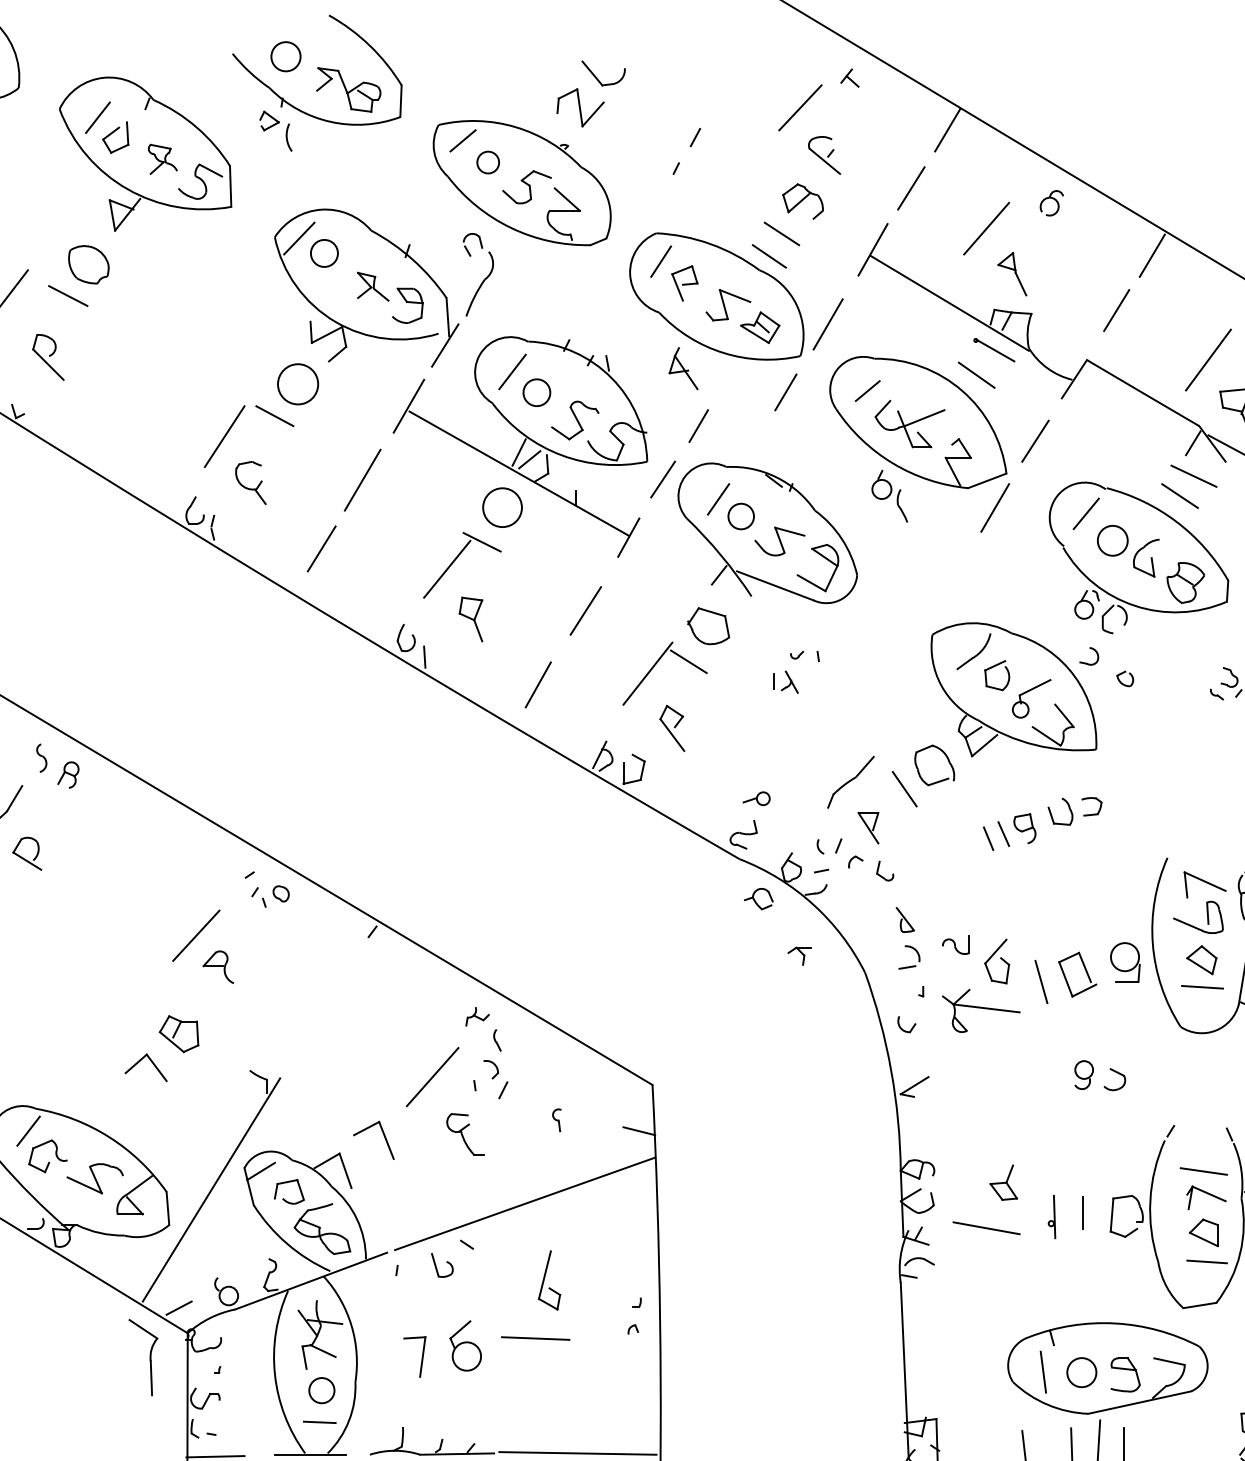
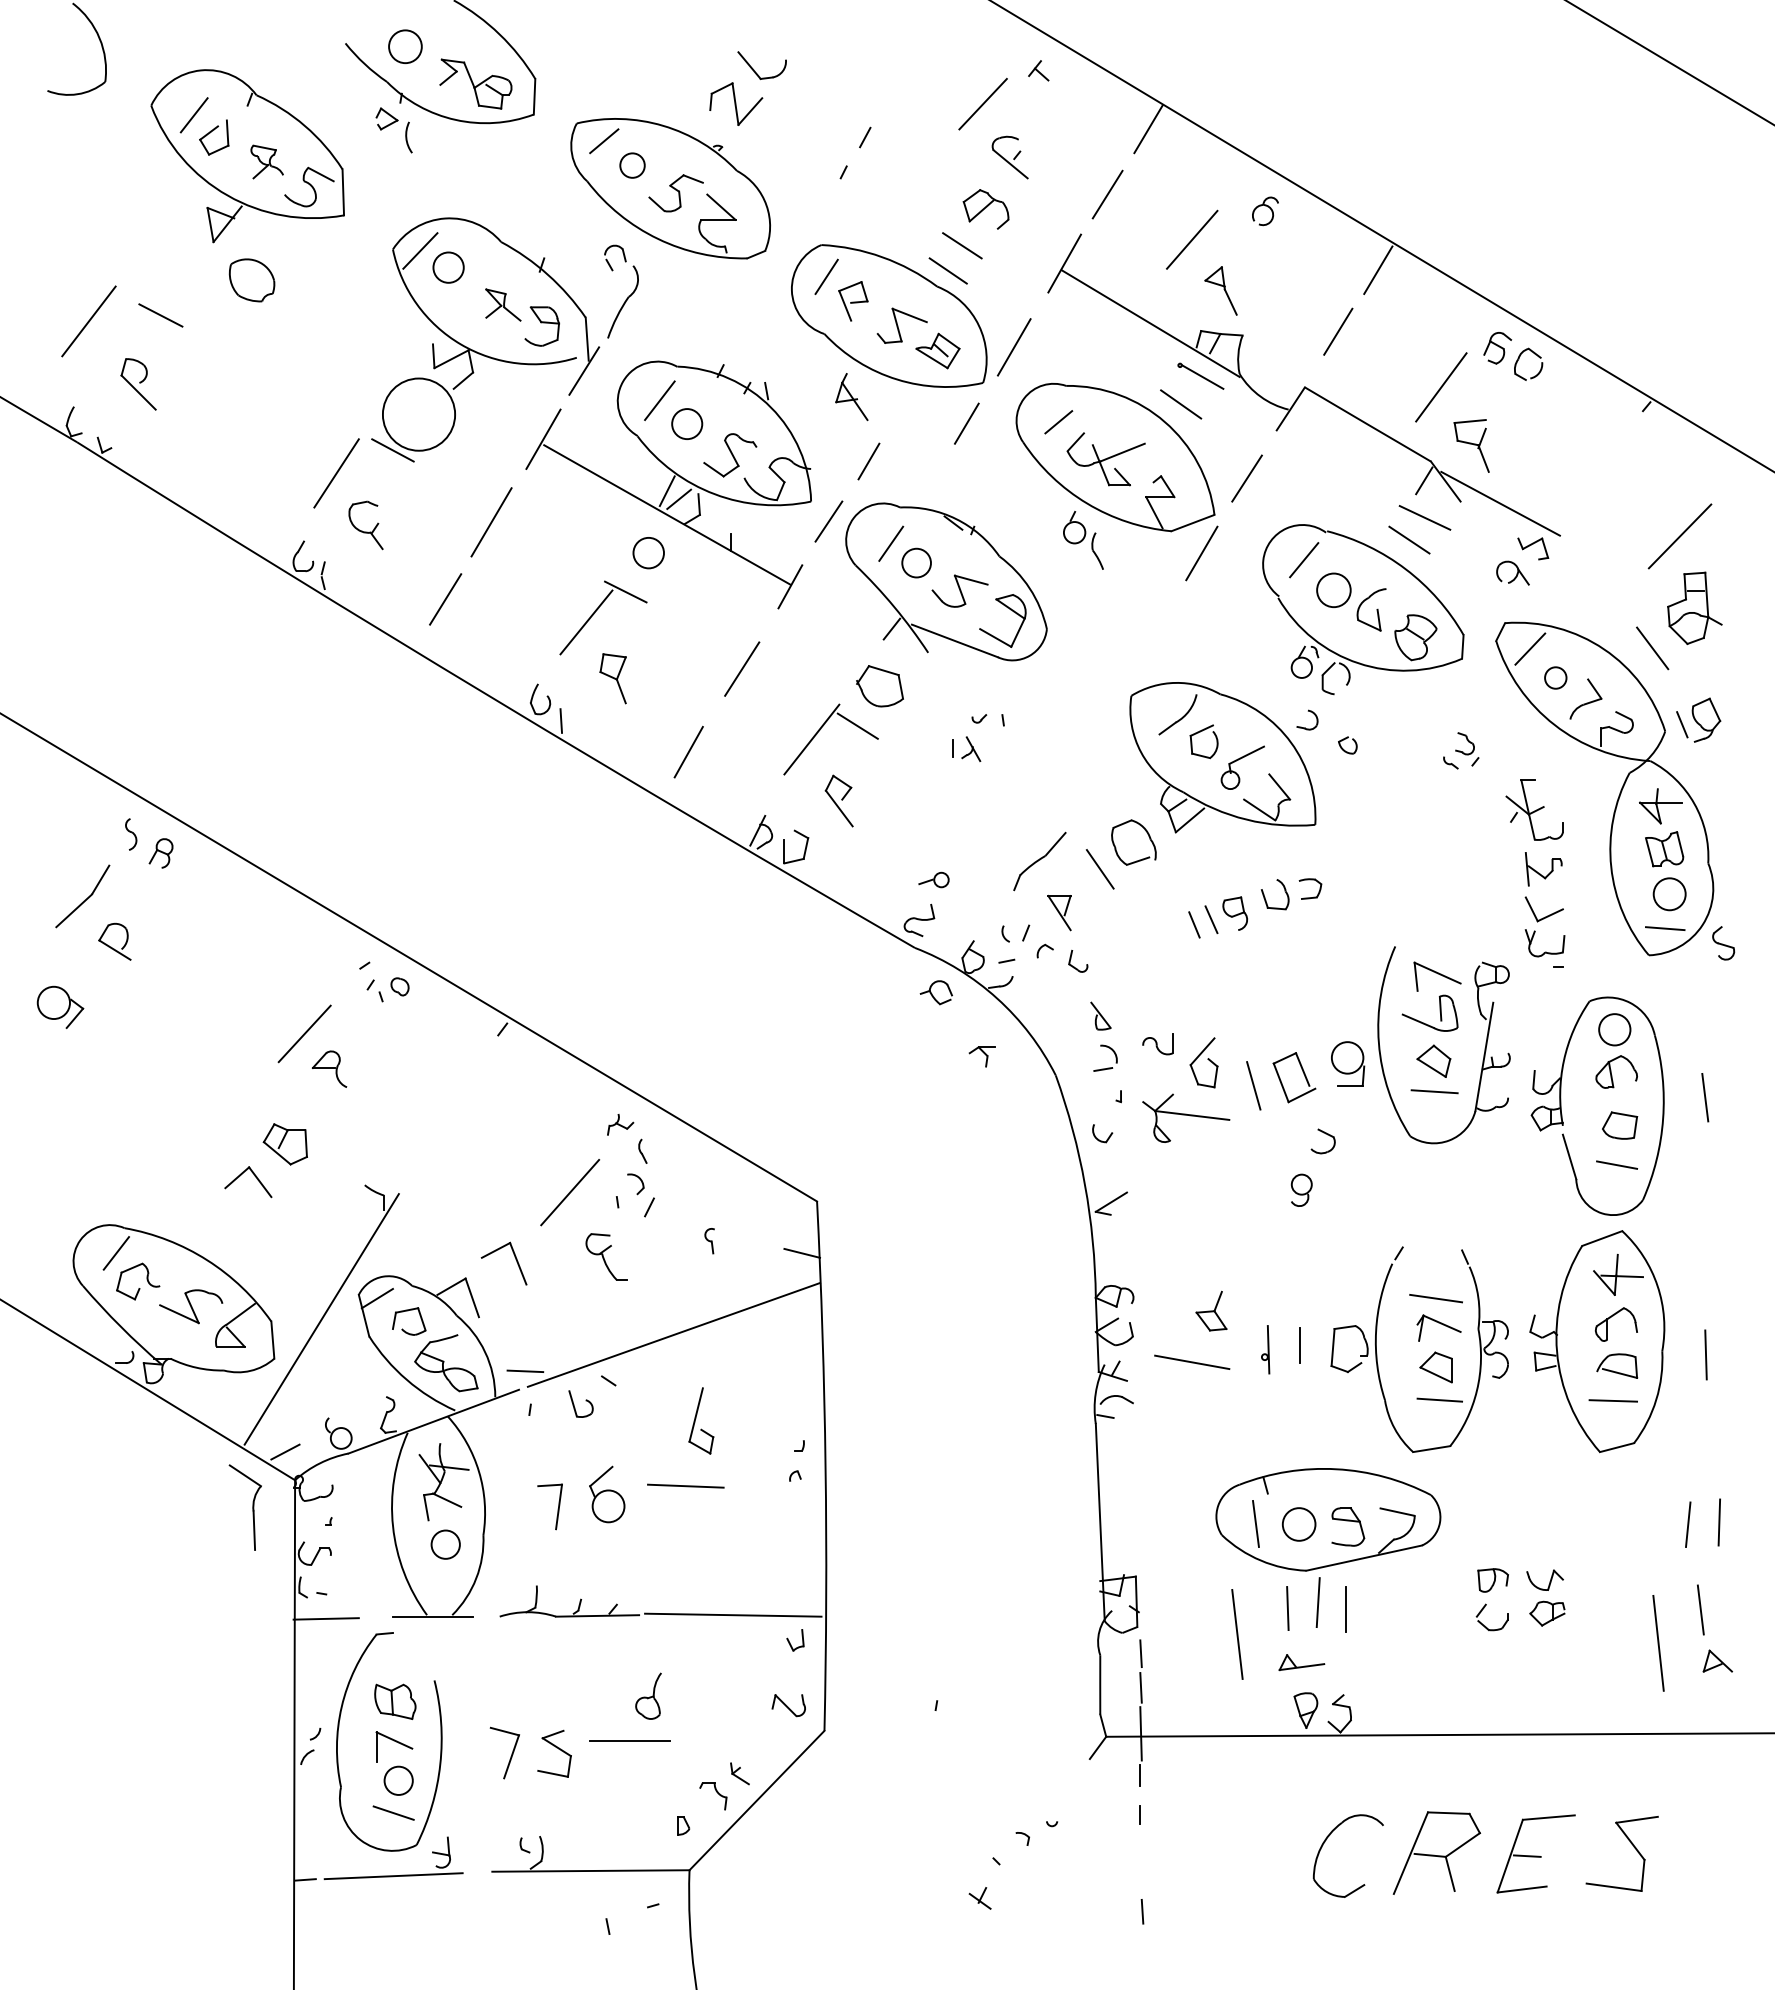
part: (88, 264) -> (251, 280), moved
circle: (297, 384) -> (418, 414), size x1.6
circle: (502, 507) -> (648, 552), size x0.7
part: (1116, 1073) -> (1325, 1134), moved
line: (319, 1421) -> (525, 1370), moved

